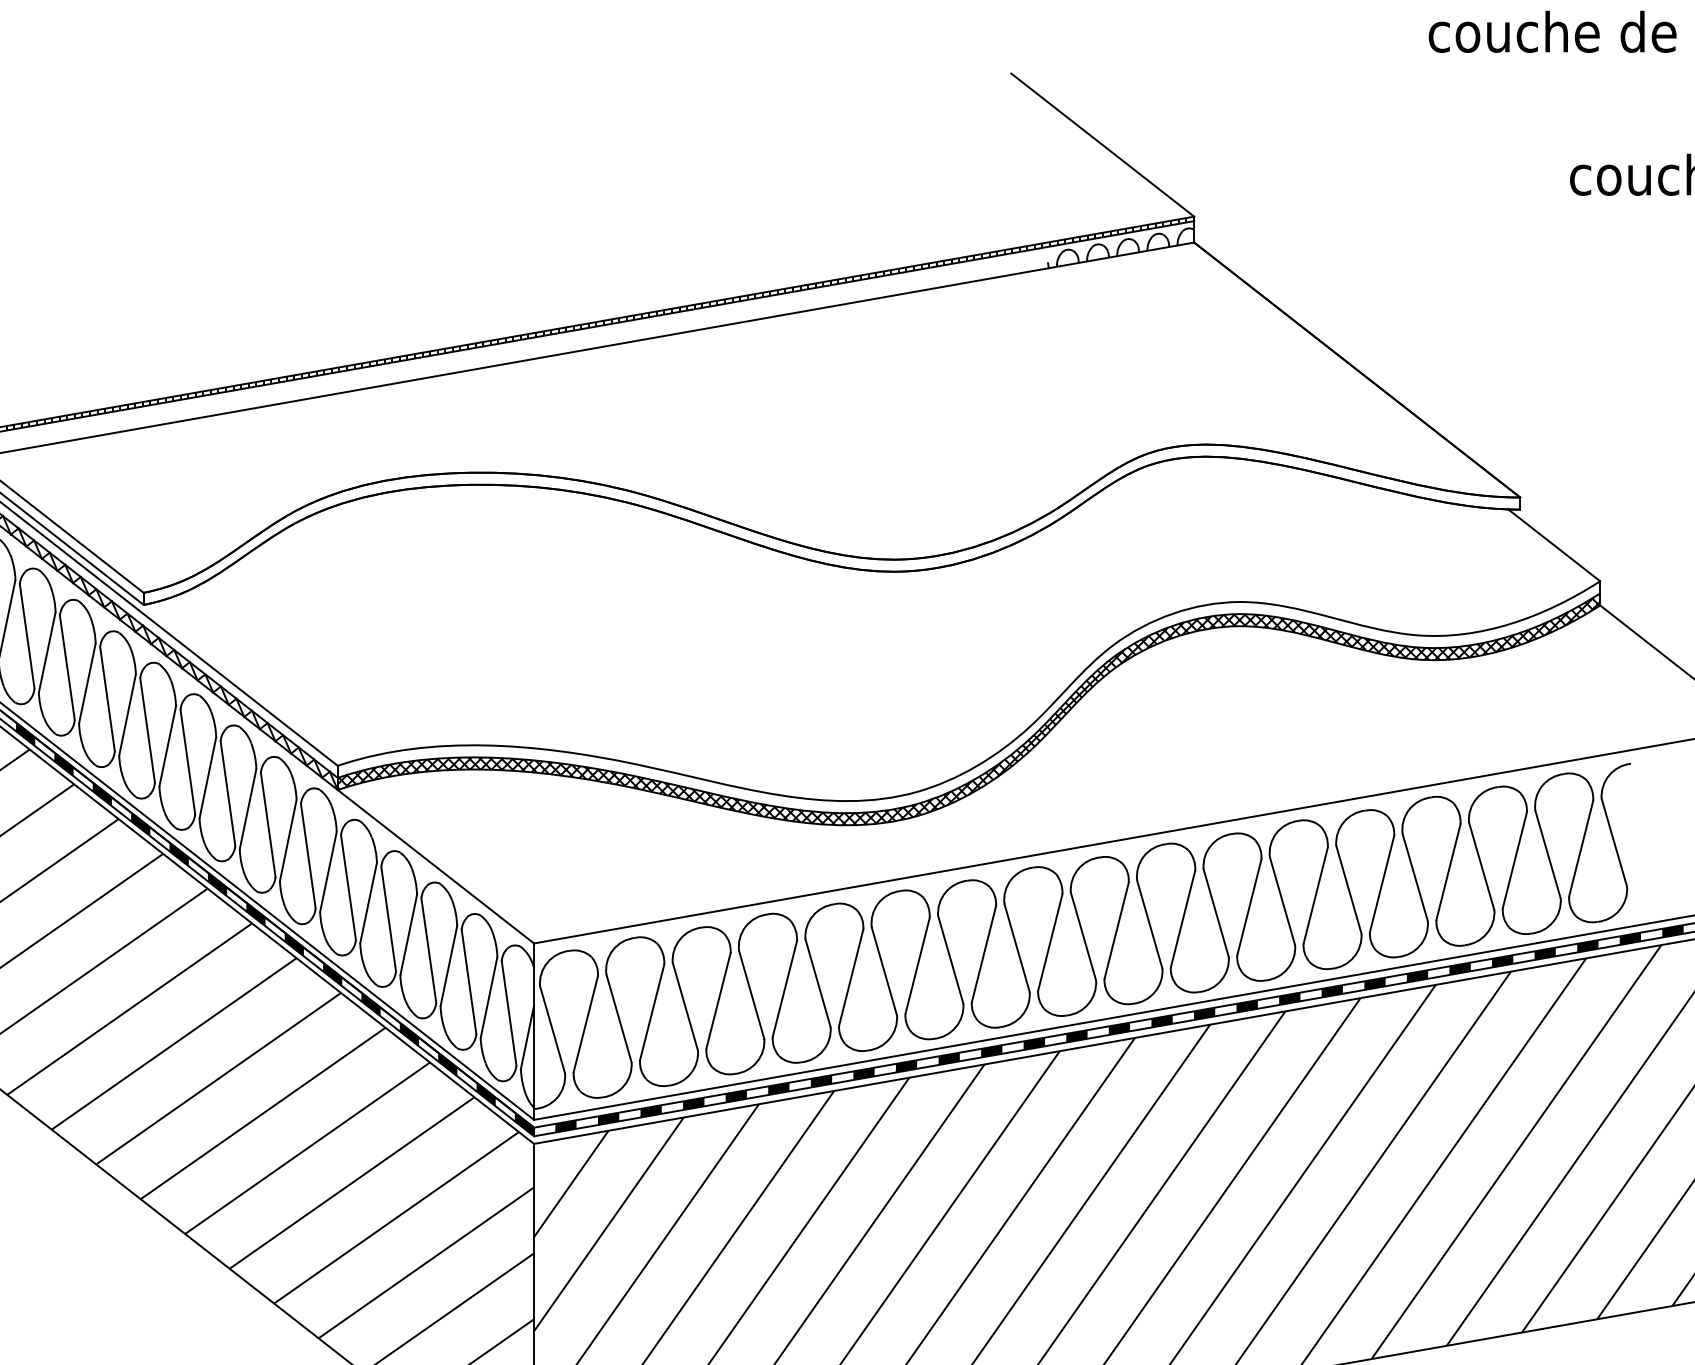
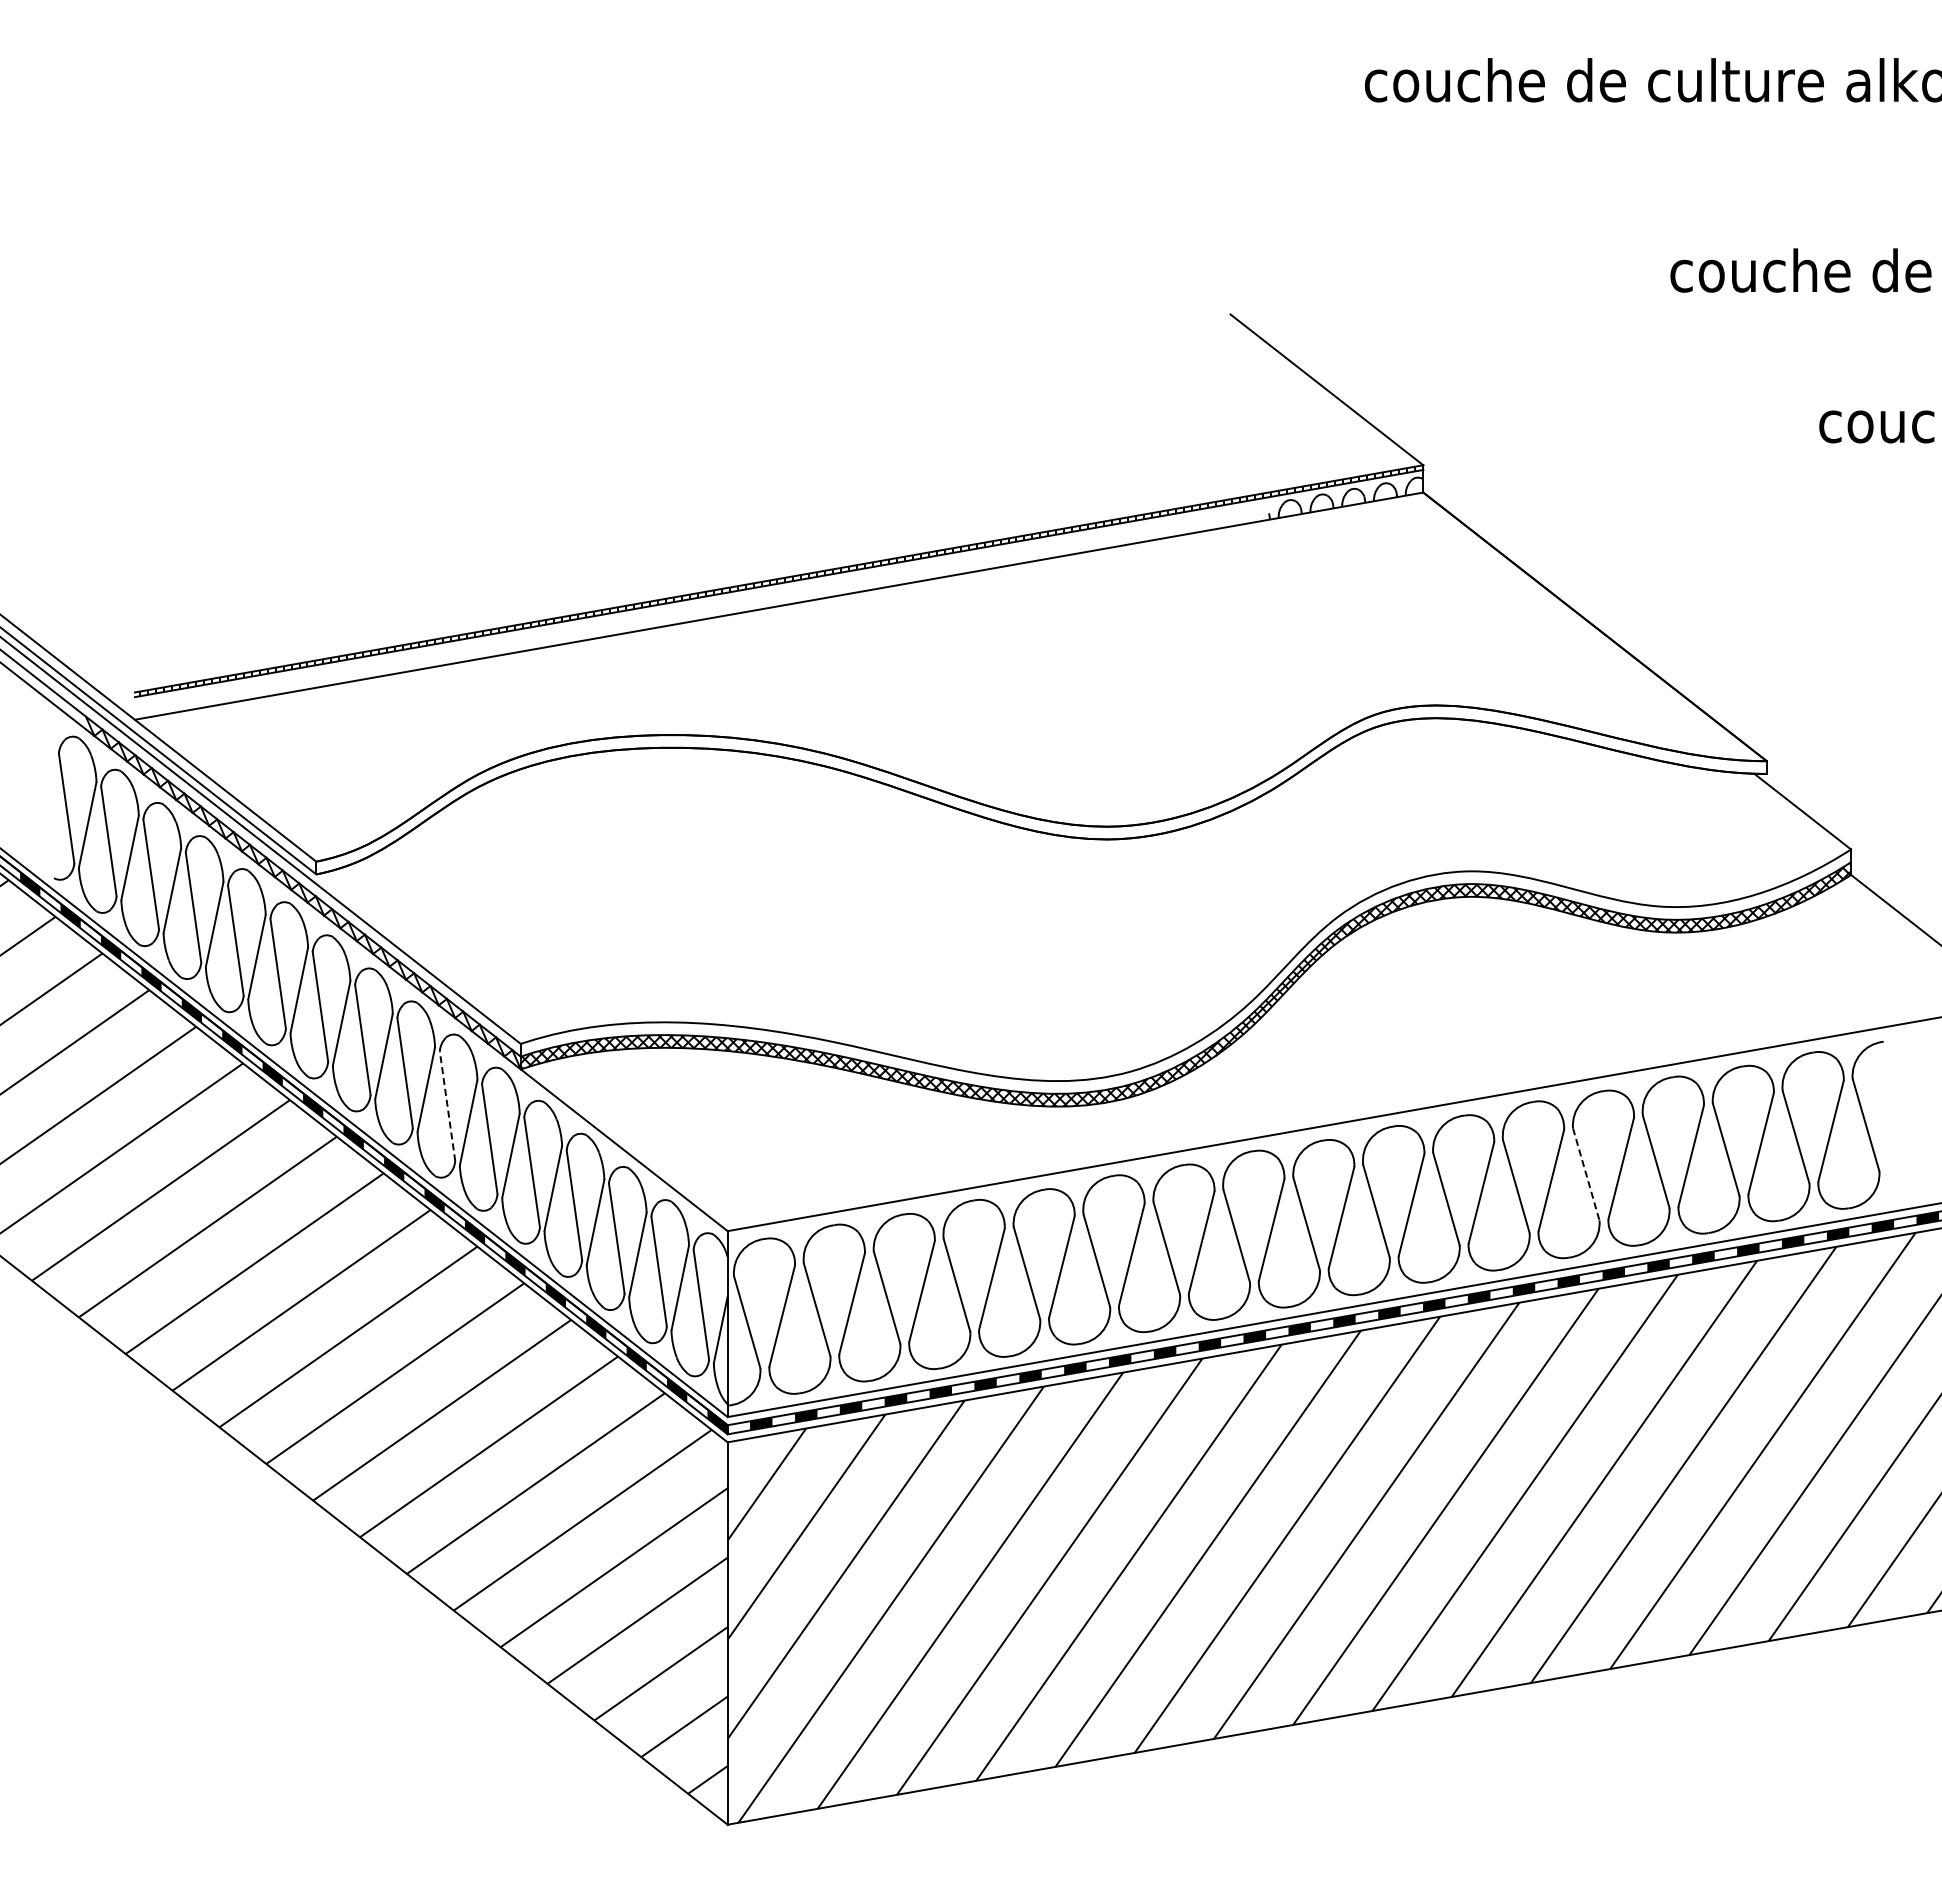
line: (268, 825) -> (447, 1106), solid -> dashed
line: (1349, 889) -> (1586, 1174), solid -> dashed

